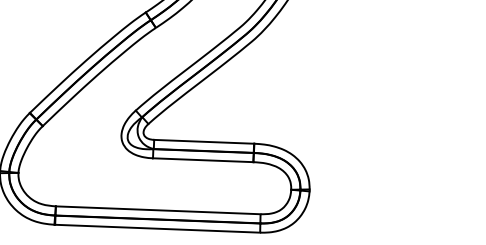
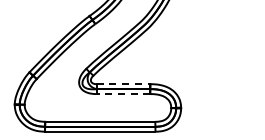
line: (203, 142) -> (123, 84), solid -> dashed
line: (203, 161) -> (123, 94), solid -> dashed

